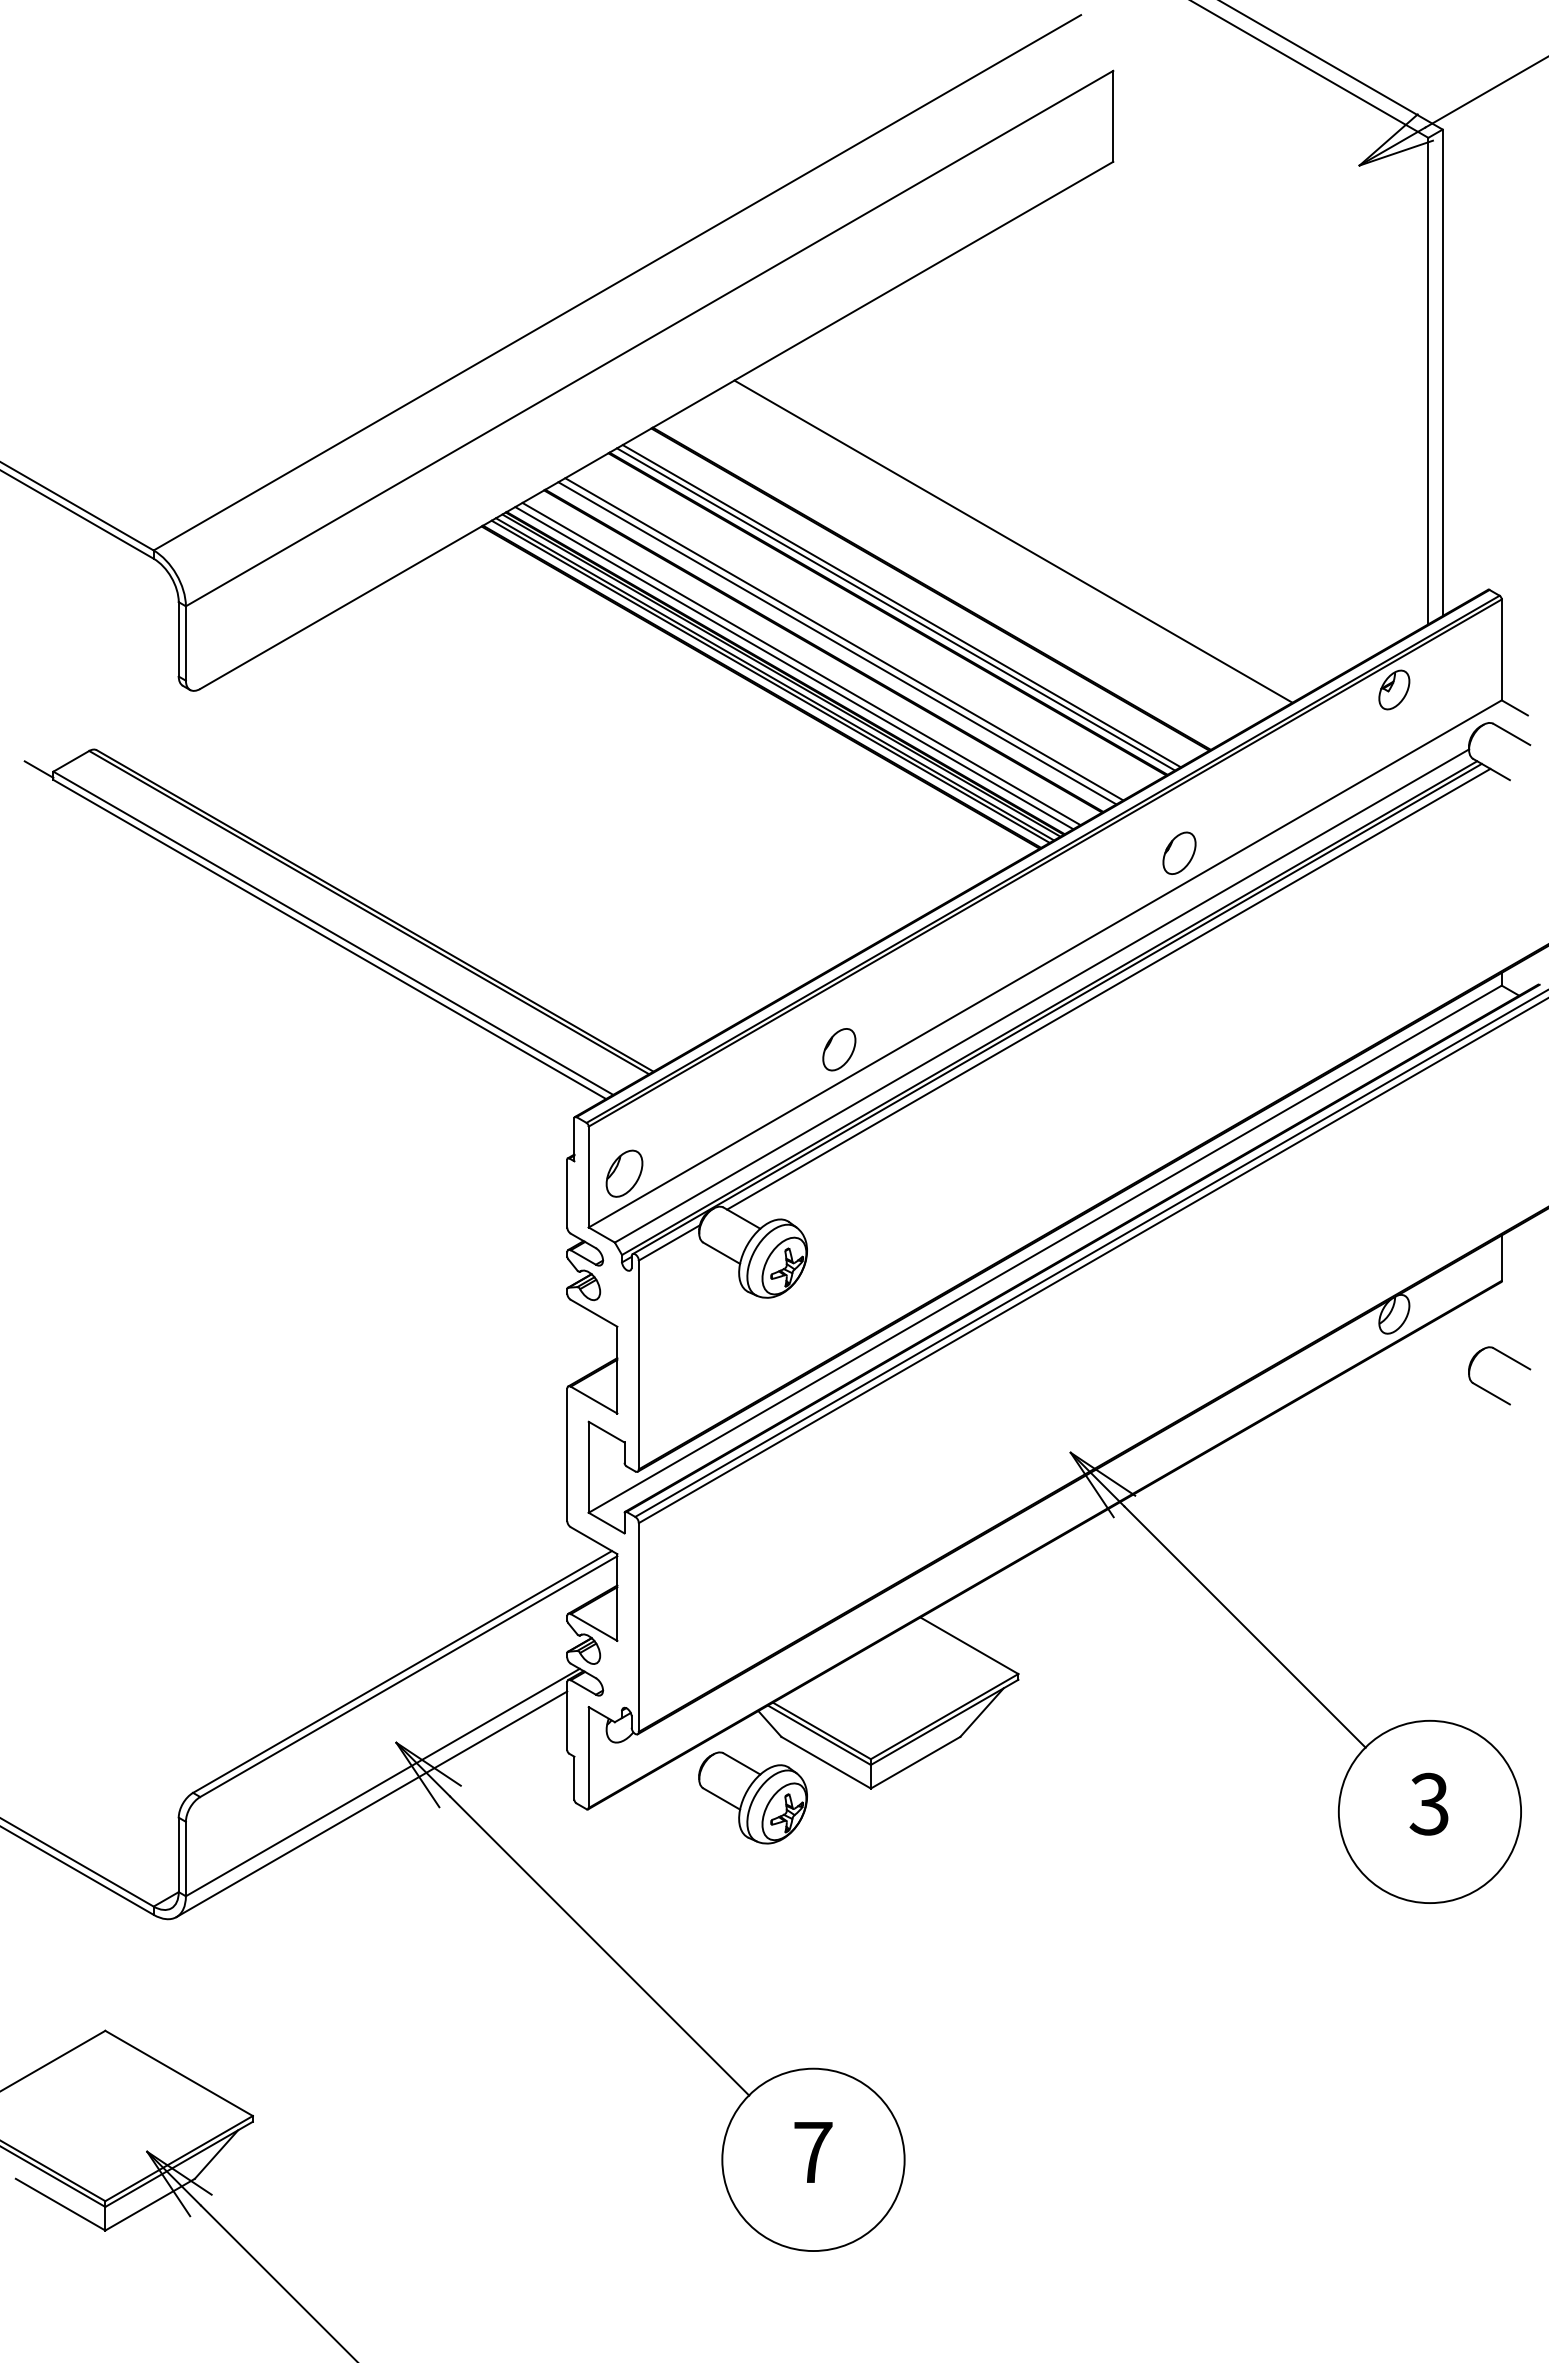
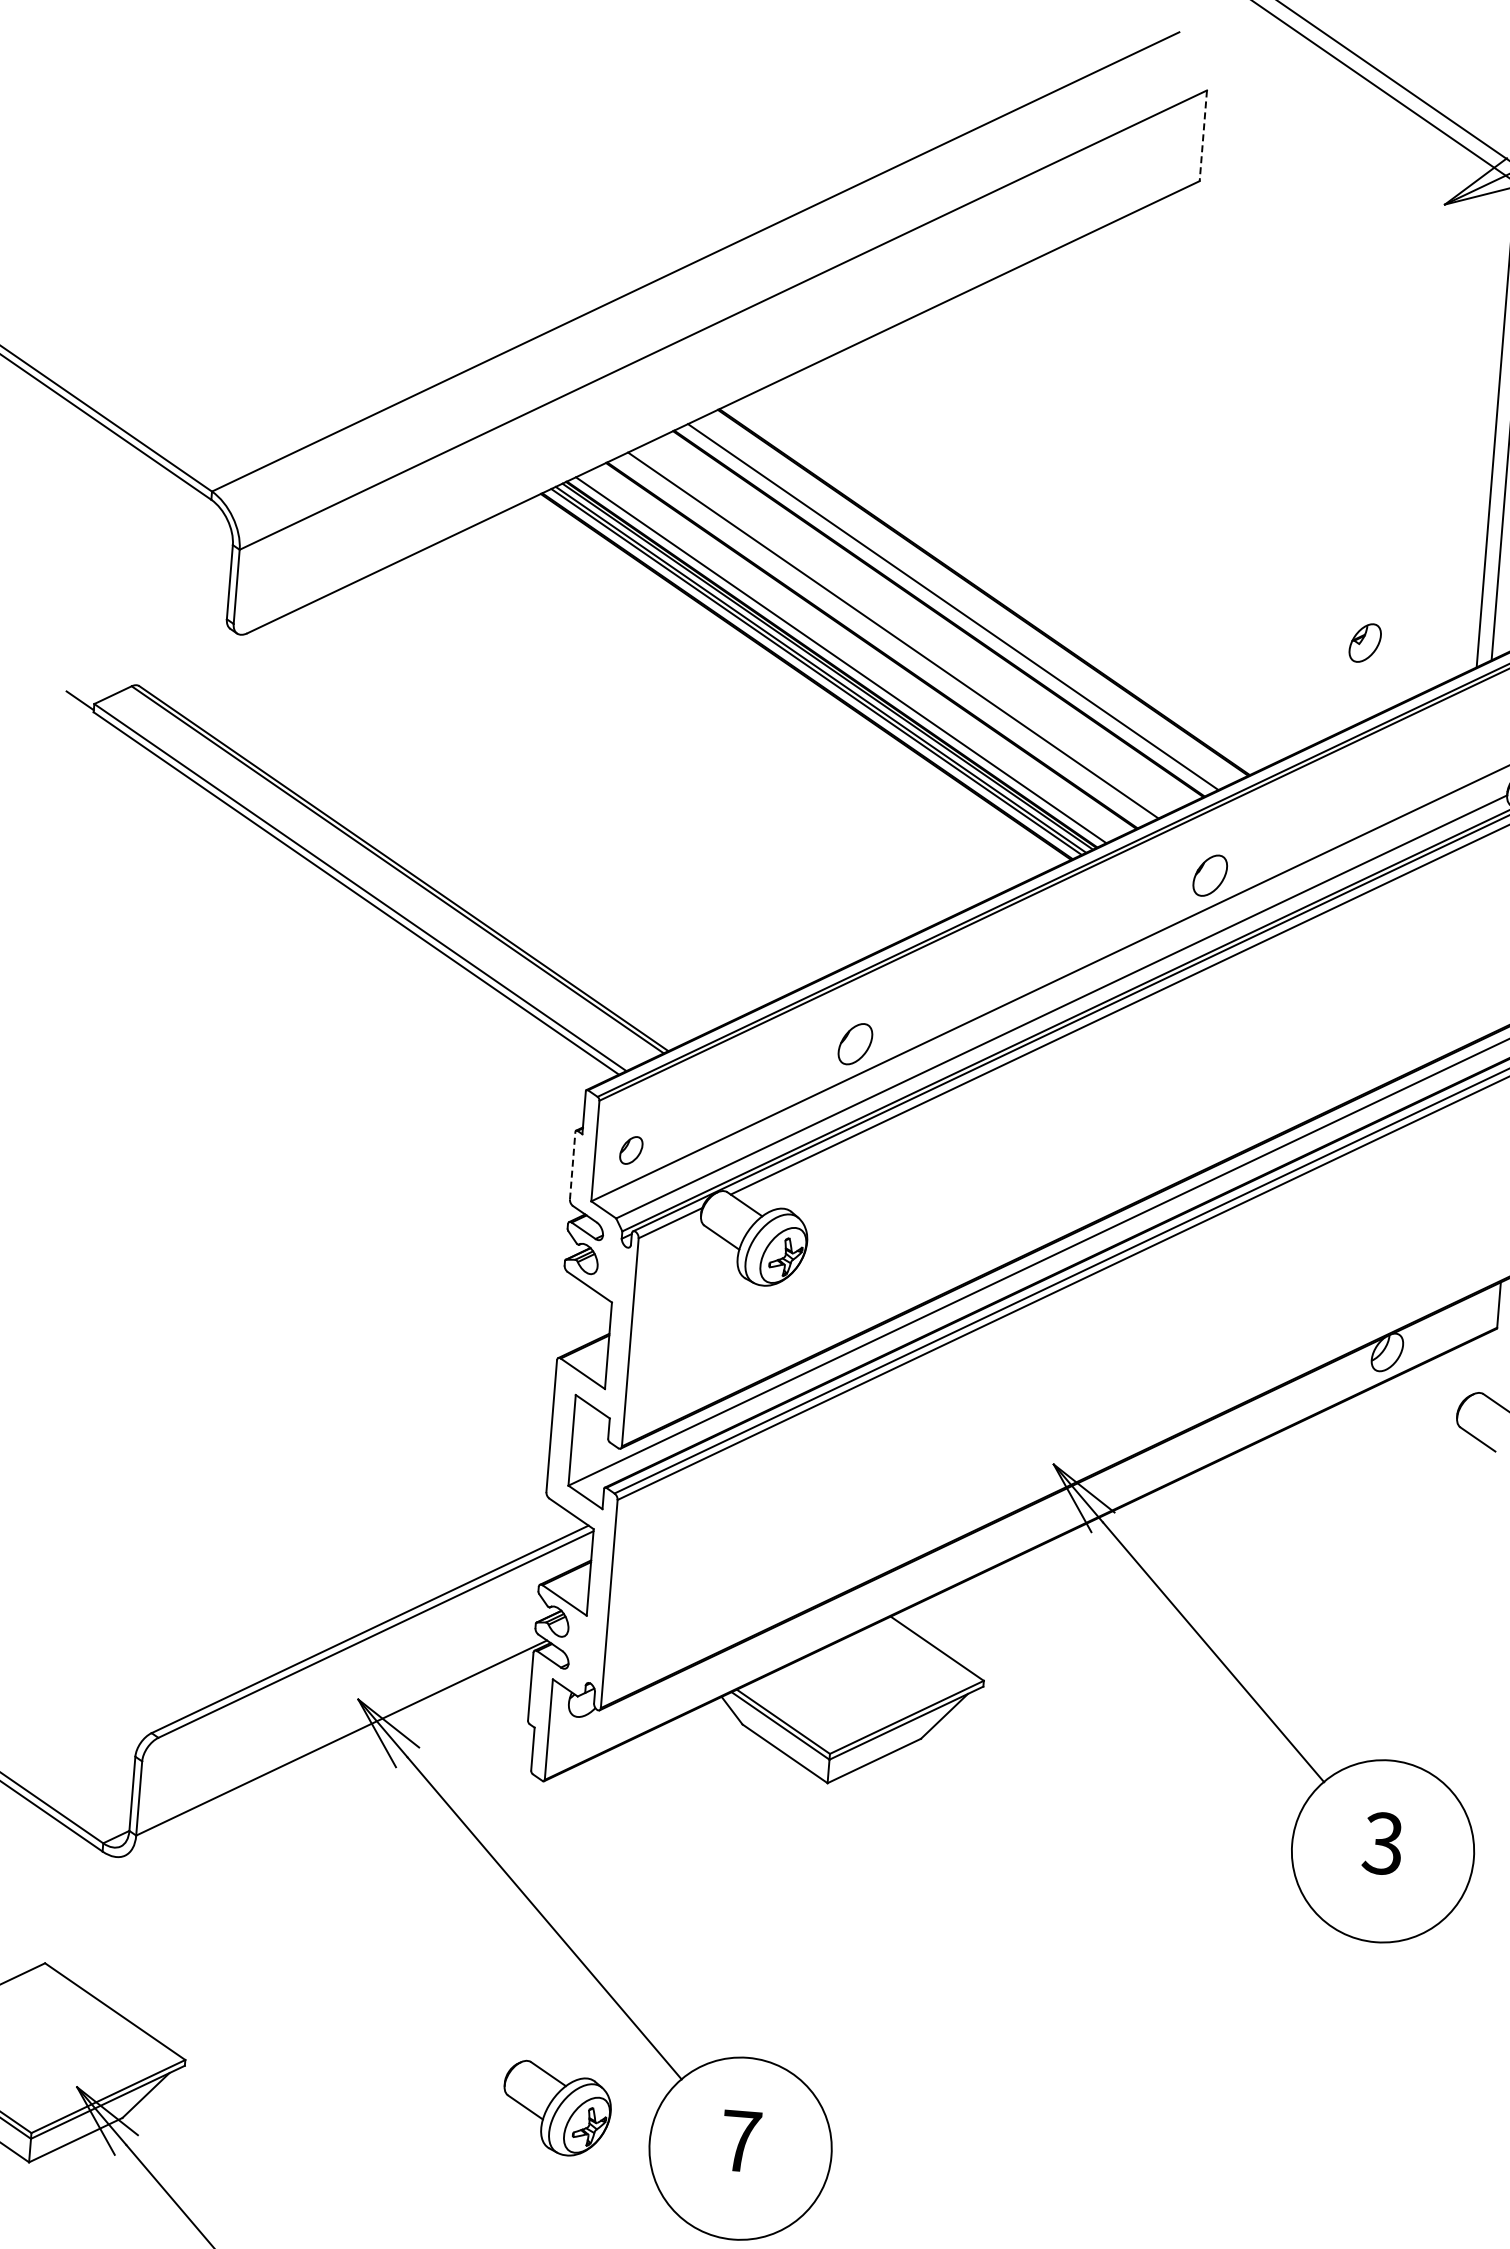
line: (1113, 116) -> (1203, 135), solid -> dashed
line: (1013, 541) -> (1069, 551), removed
line: (896, 609) -> (947, 609), removed
line: (837, 643) -> (886, 639), removed
line: (801, 663) -> (848, 656), removed
part: (1394, 689) -> (1365, 642), moved
part: (624, 1173) -> (631, 1150), size x0.6
line: (567, 1193) -> (572, 1165), solid -> dashed
part: (752, 1797) -> (556, 2108), moved
line: (371, 1804) -> (328, 1759), removed

